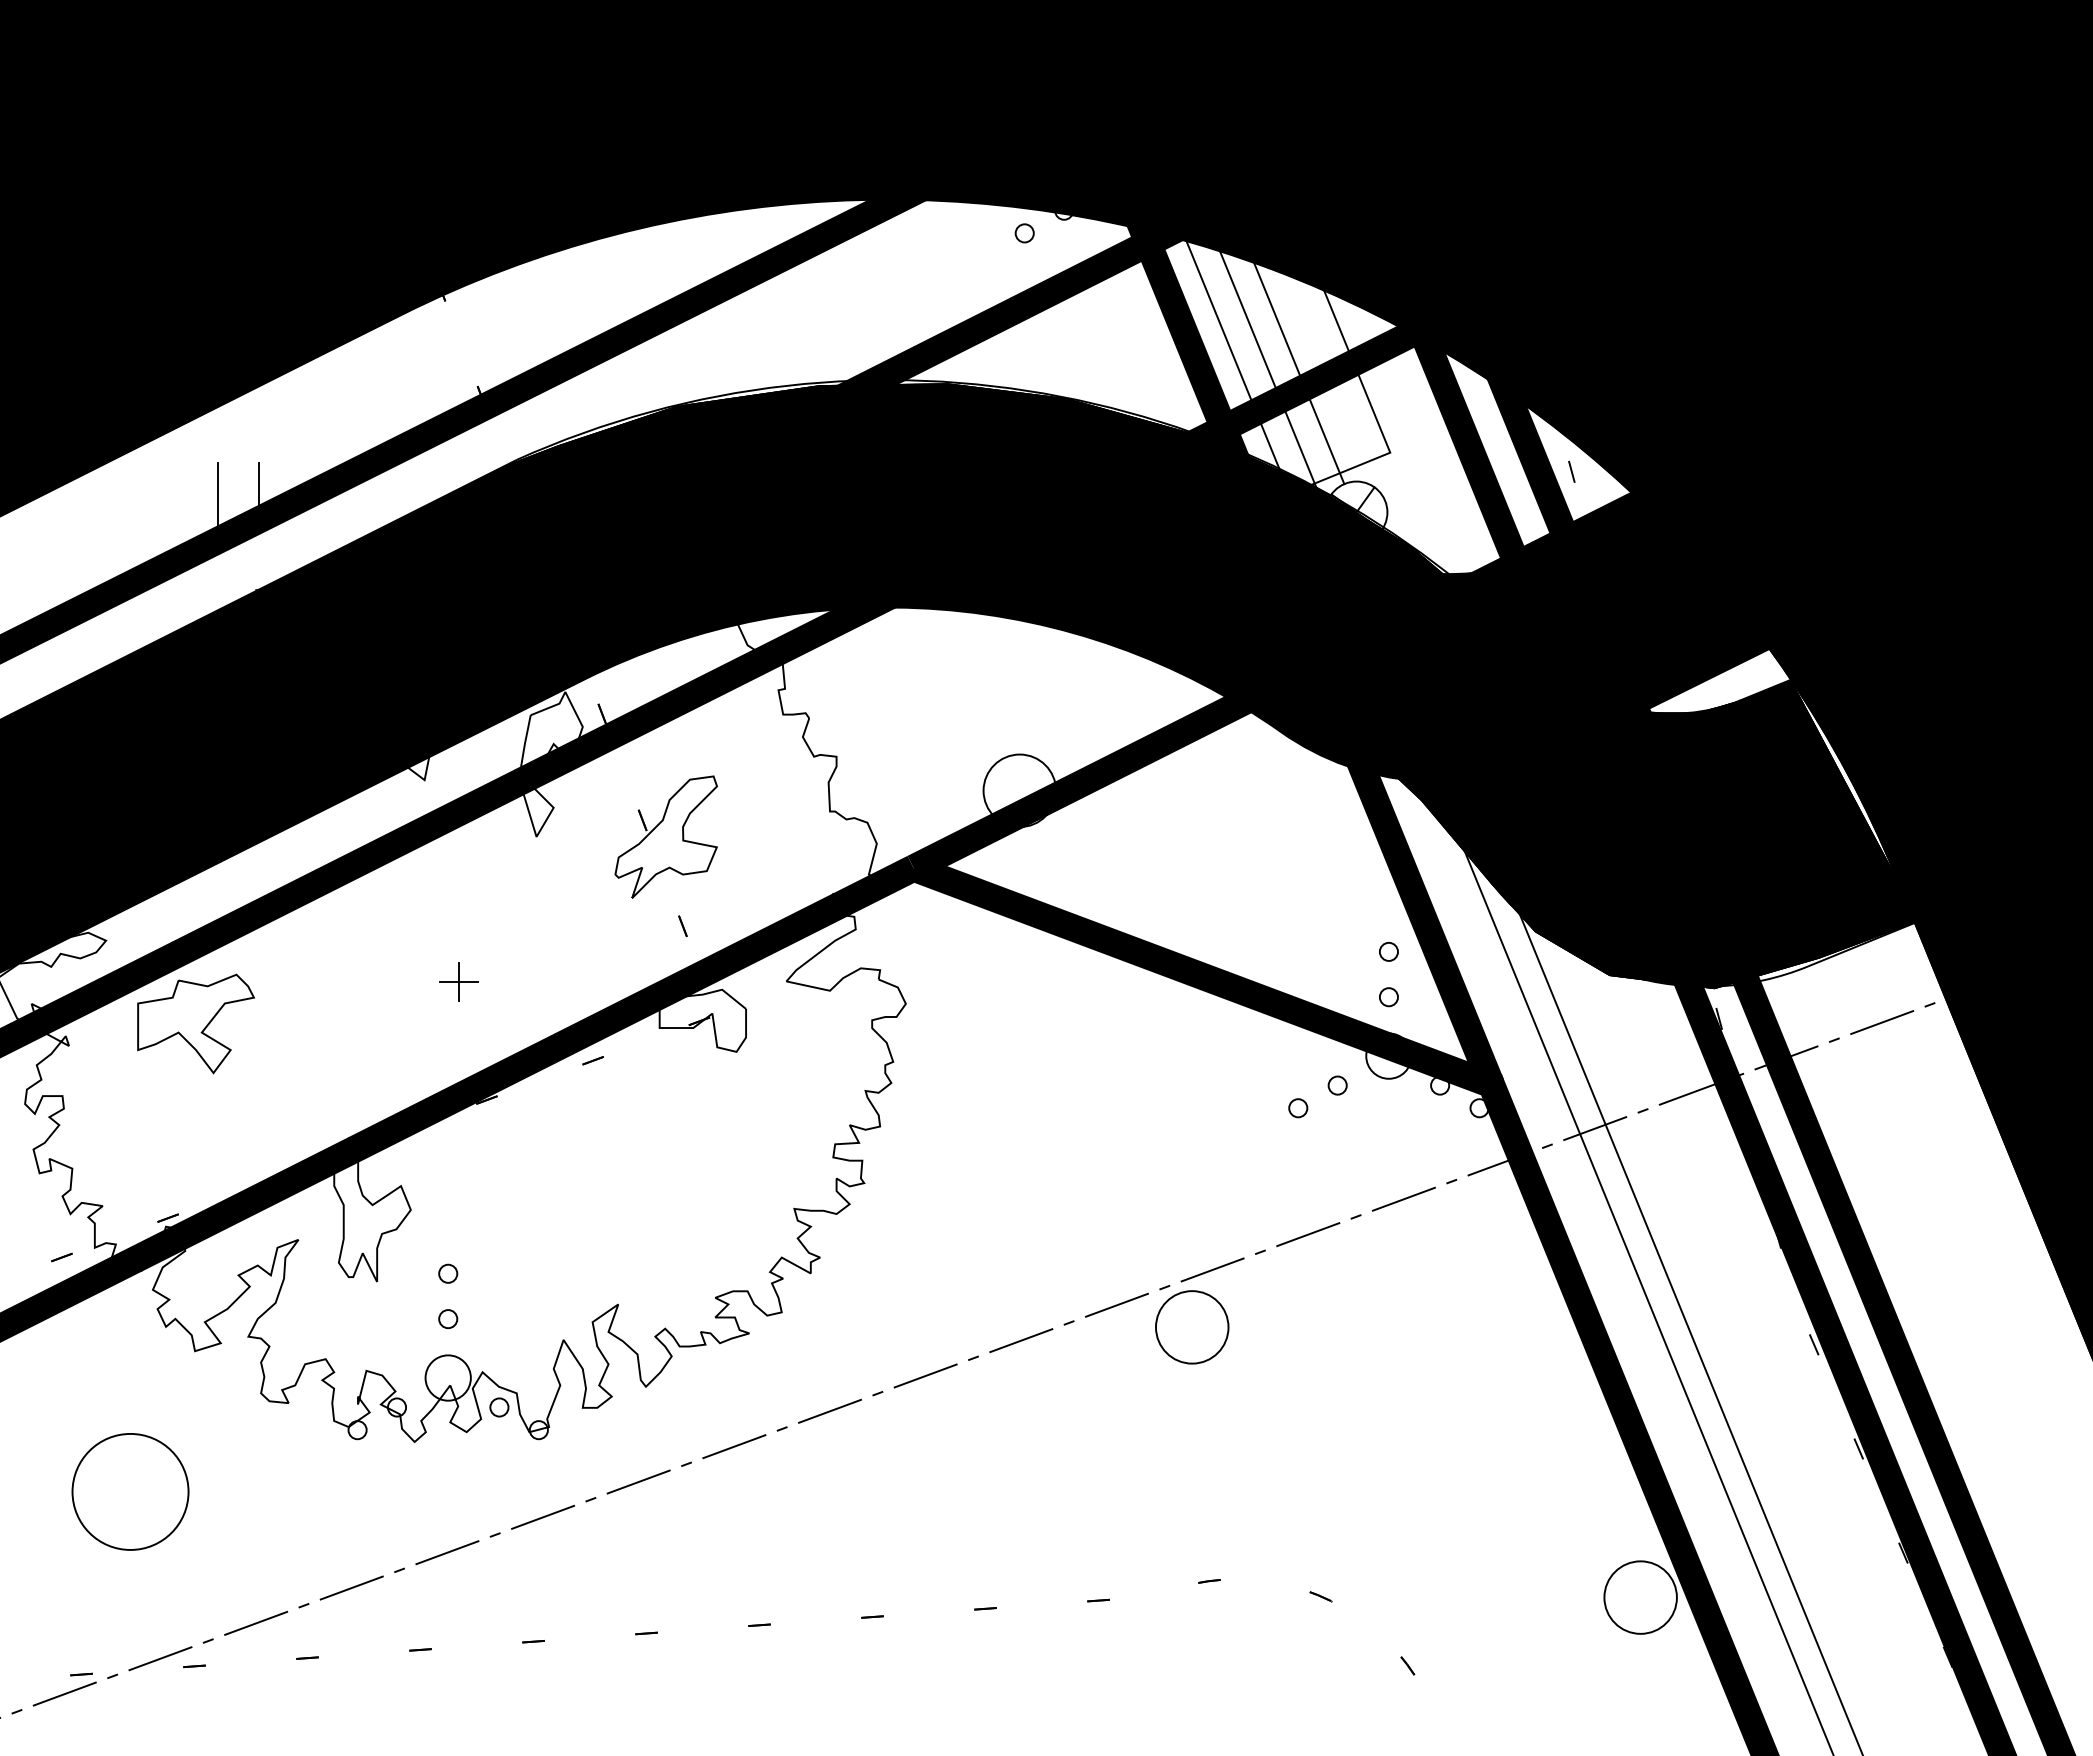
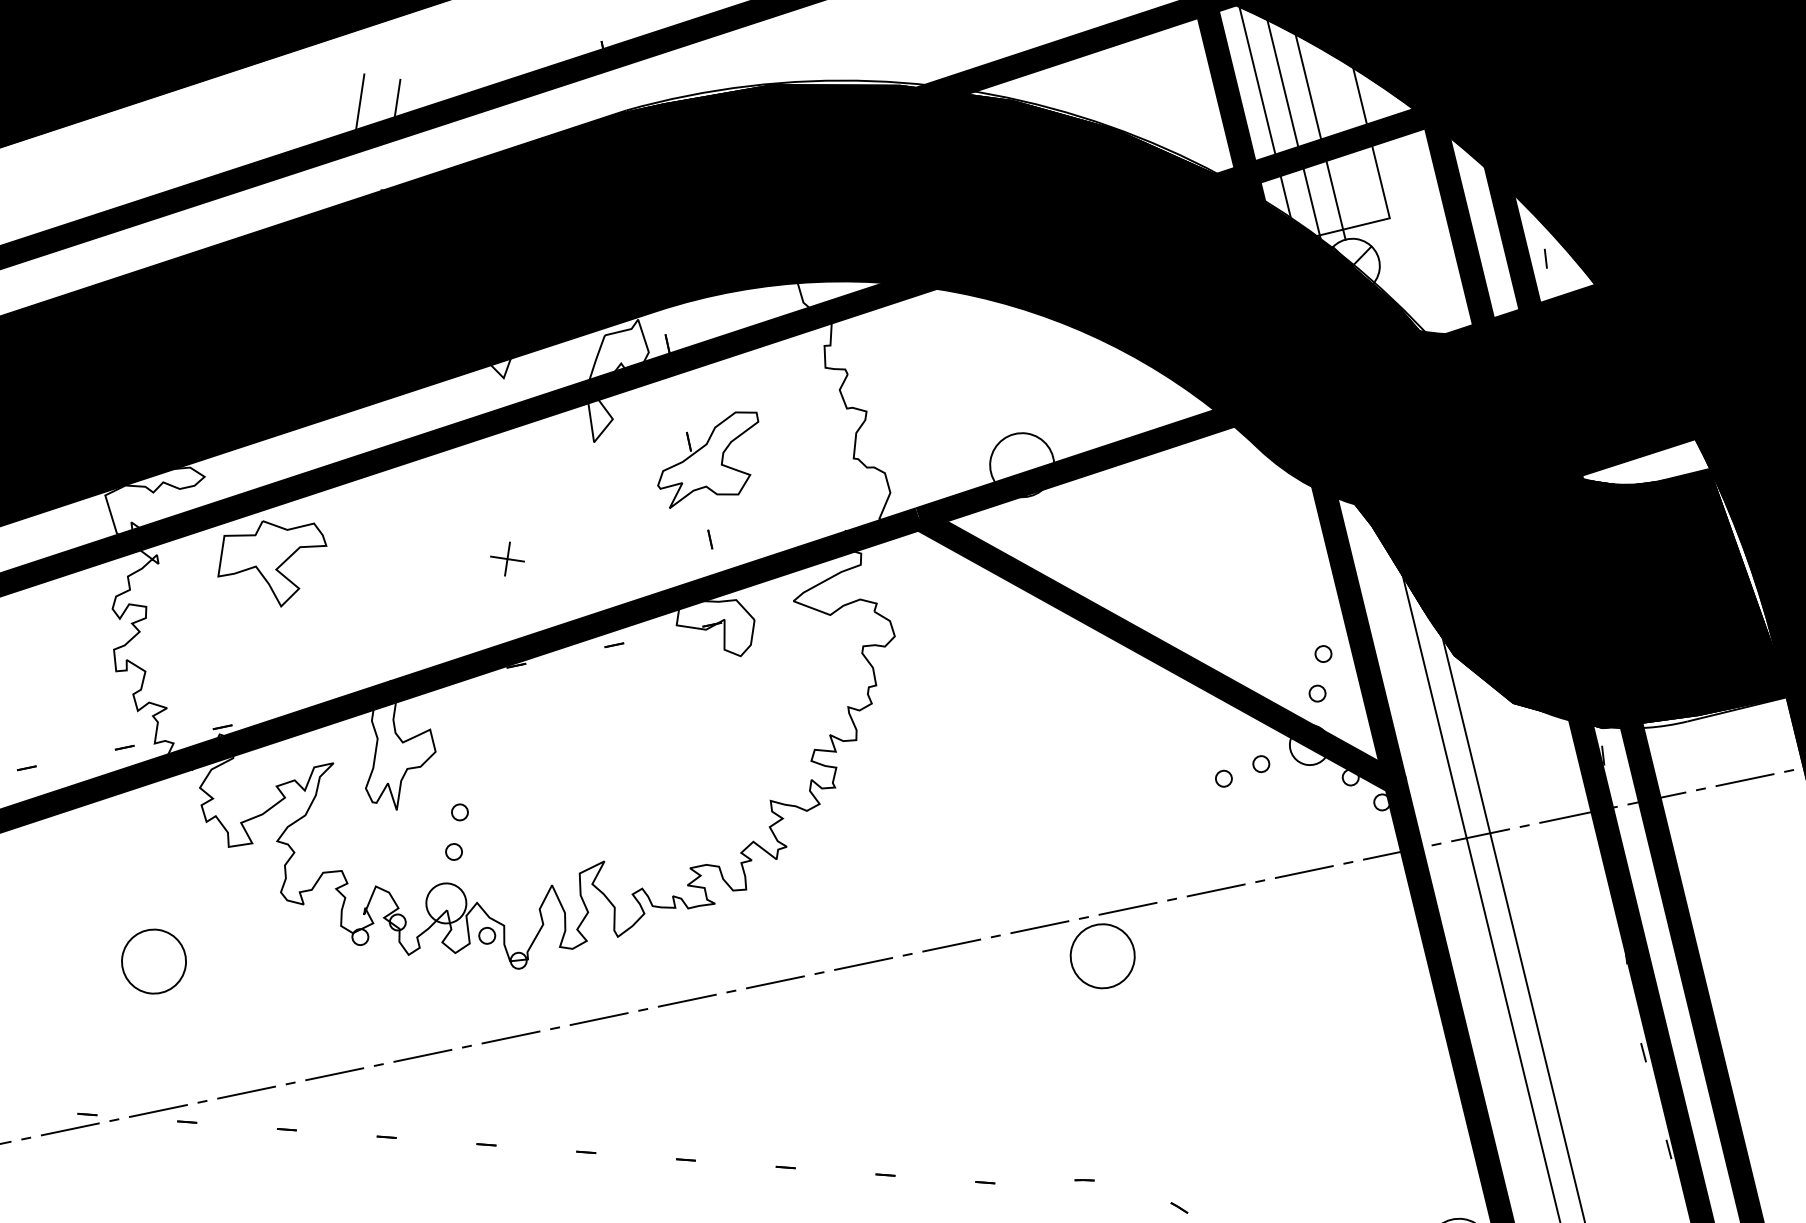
part: (130, 1492) -> (153, 961), size x0.62

